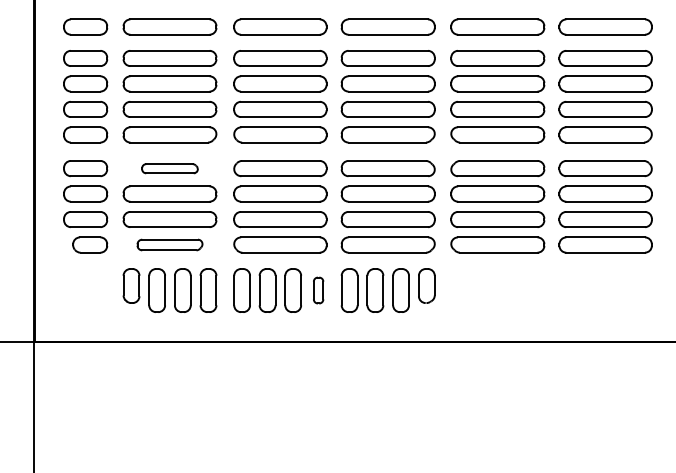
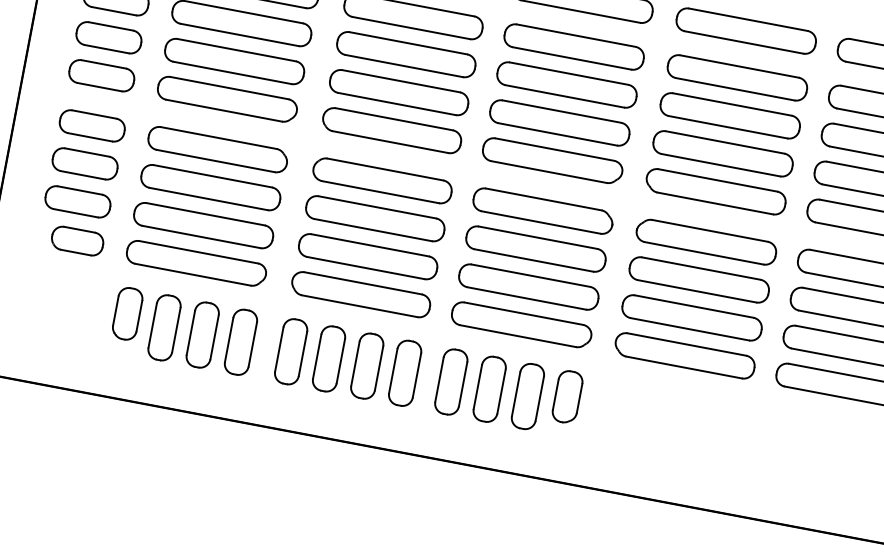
part: (169, 168) -> (217, 149), size x1.67
part: (169, 244) -> (195, 262), size x1.43
part: (318, 290) -> (404, 373), size x1.67

